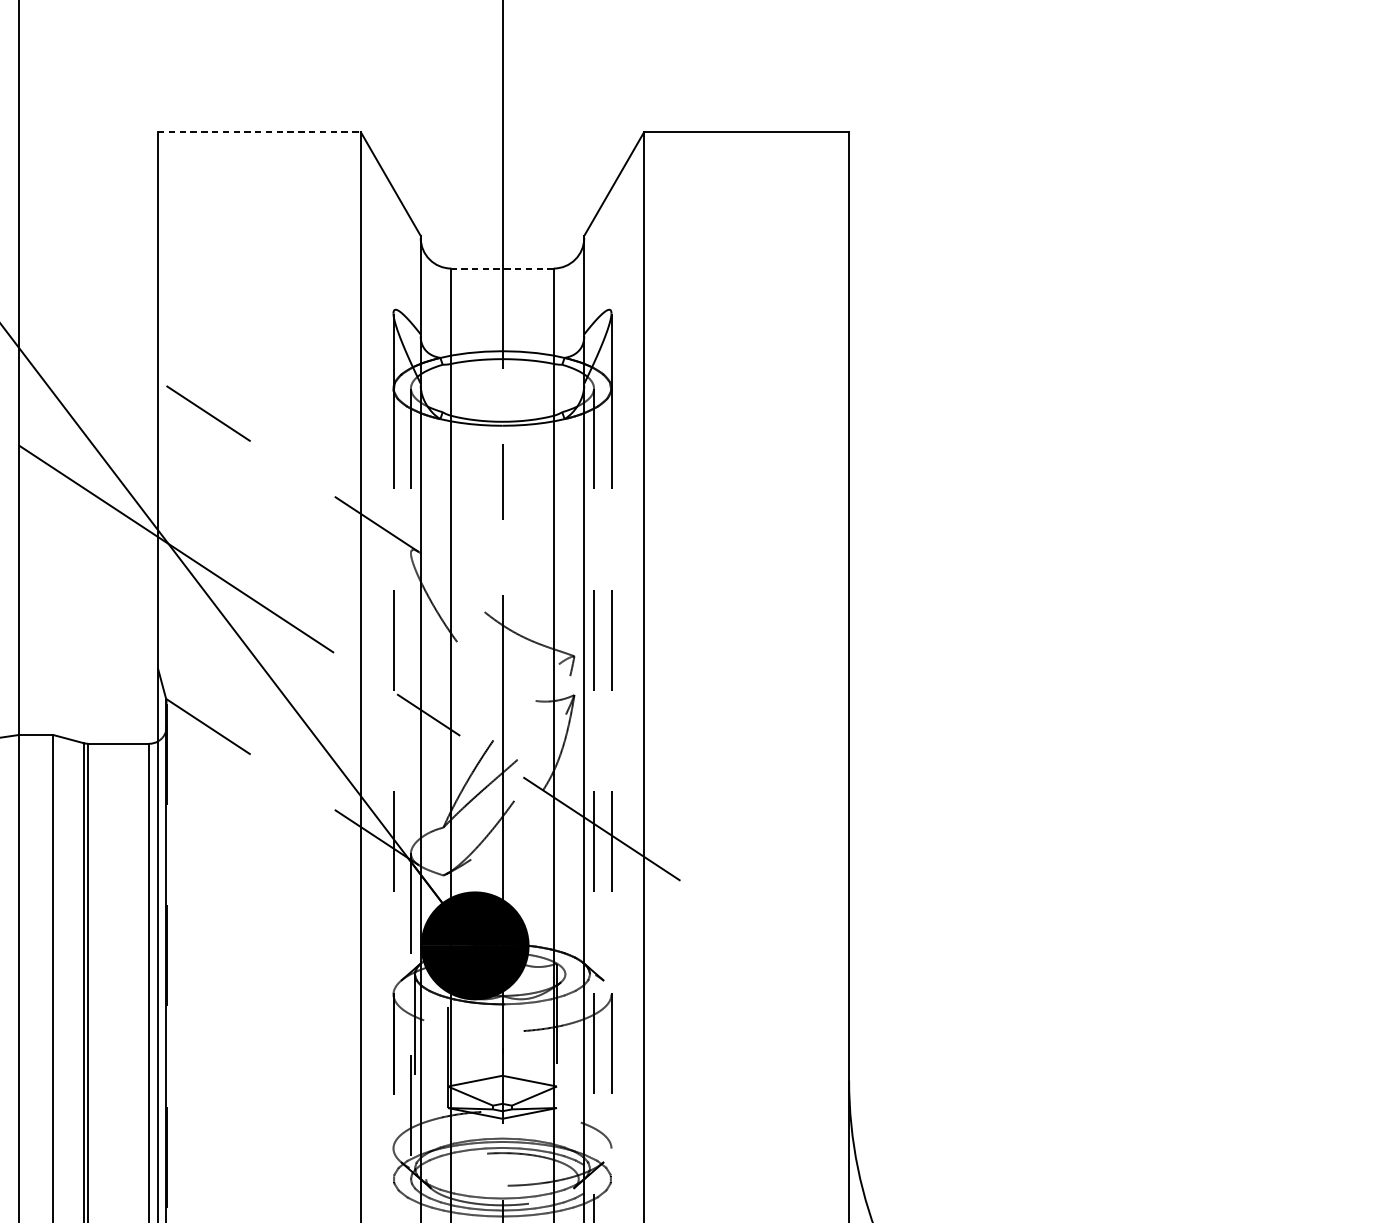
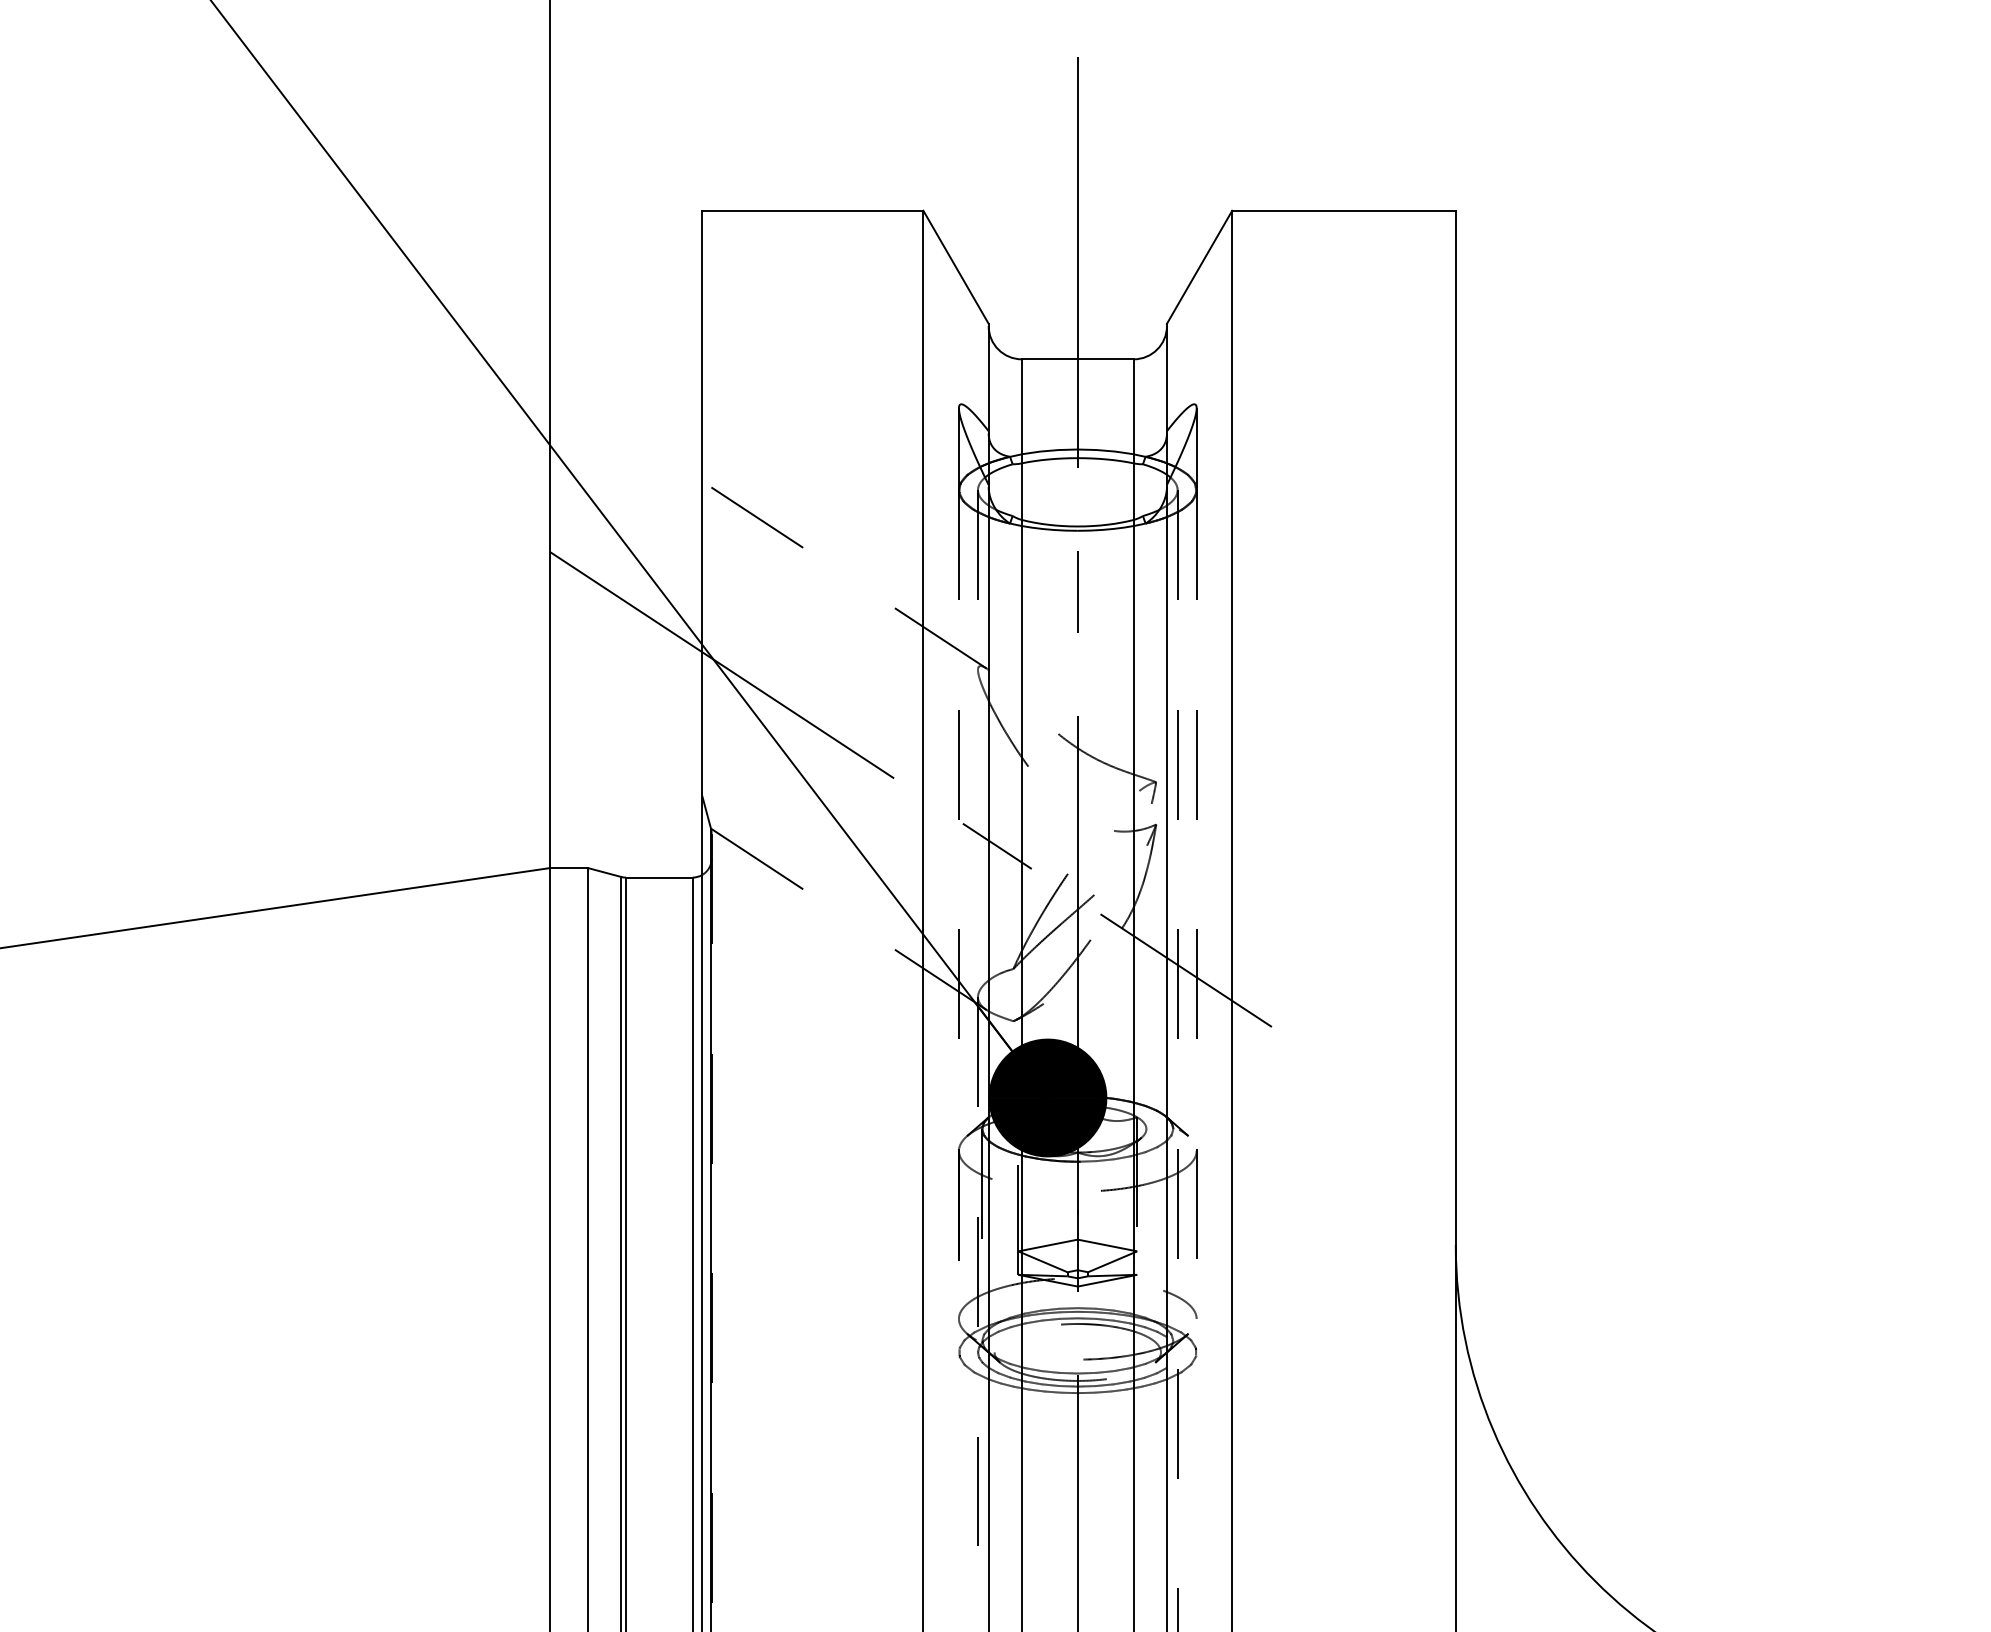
line: (259, 132) -> (812, 210), dashed -> solid
line: (502, 268) -> (1077, 359), dashed -> solid

